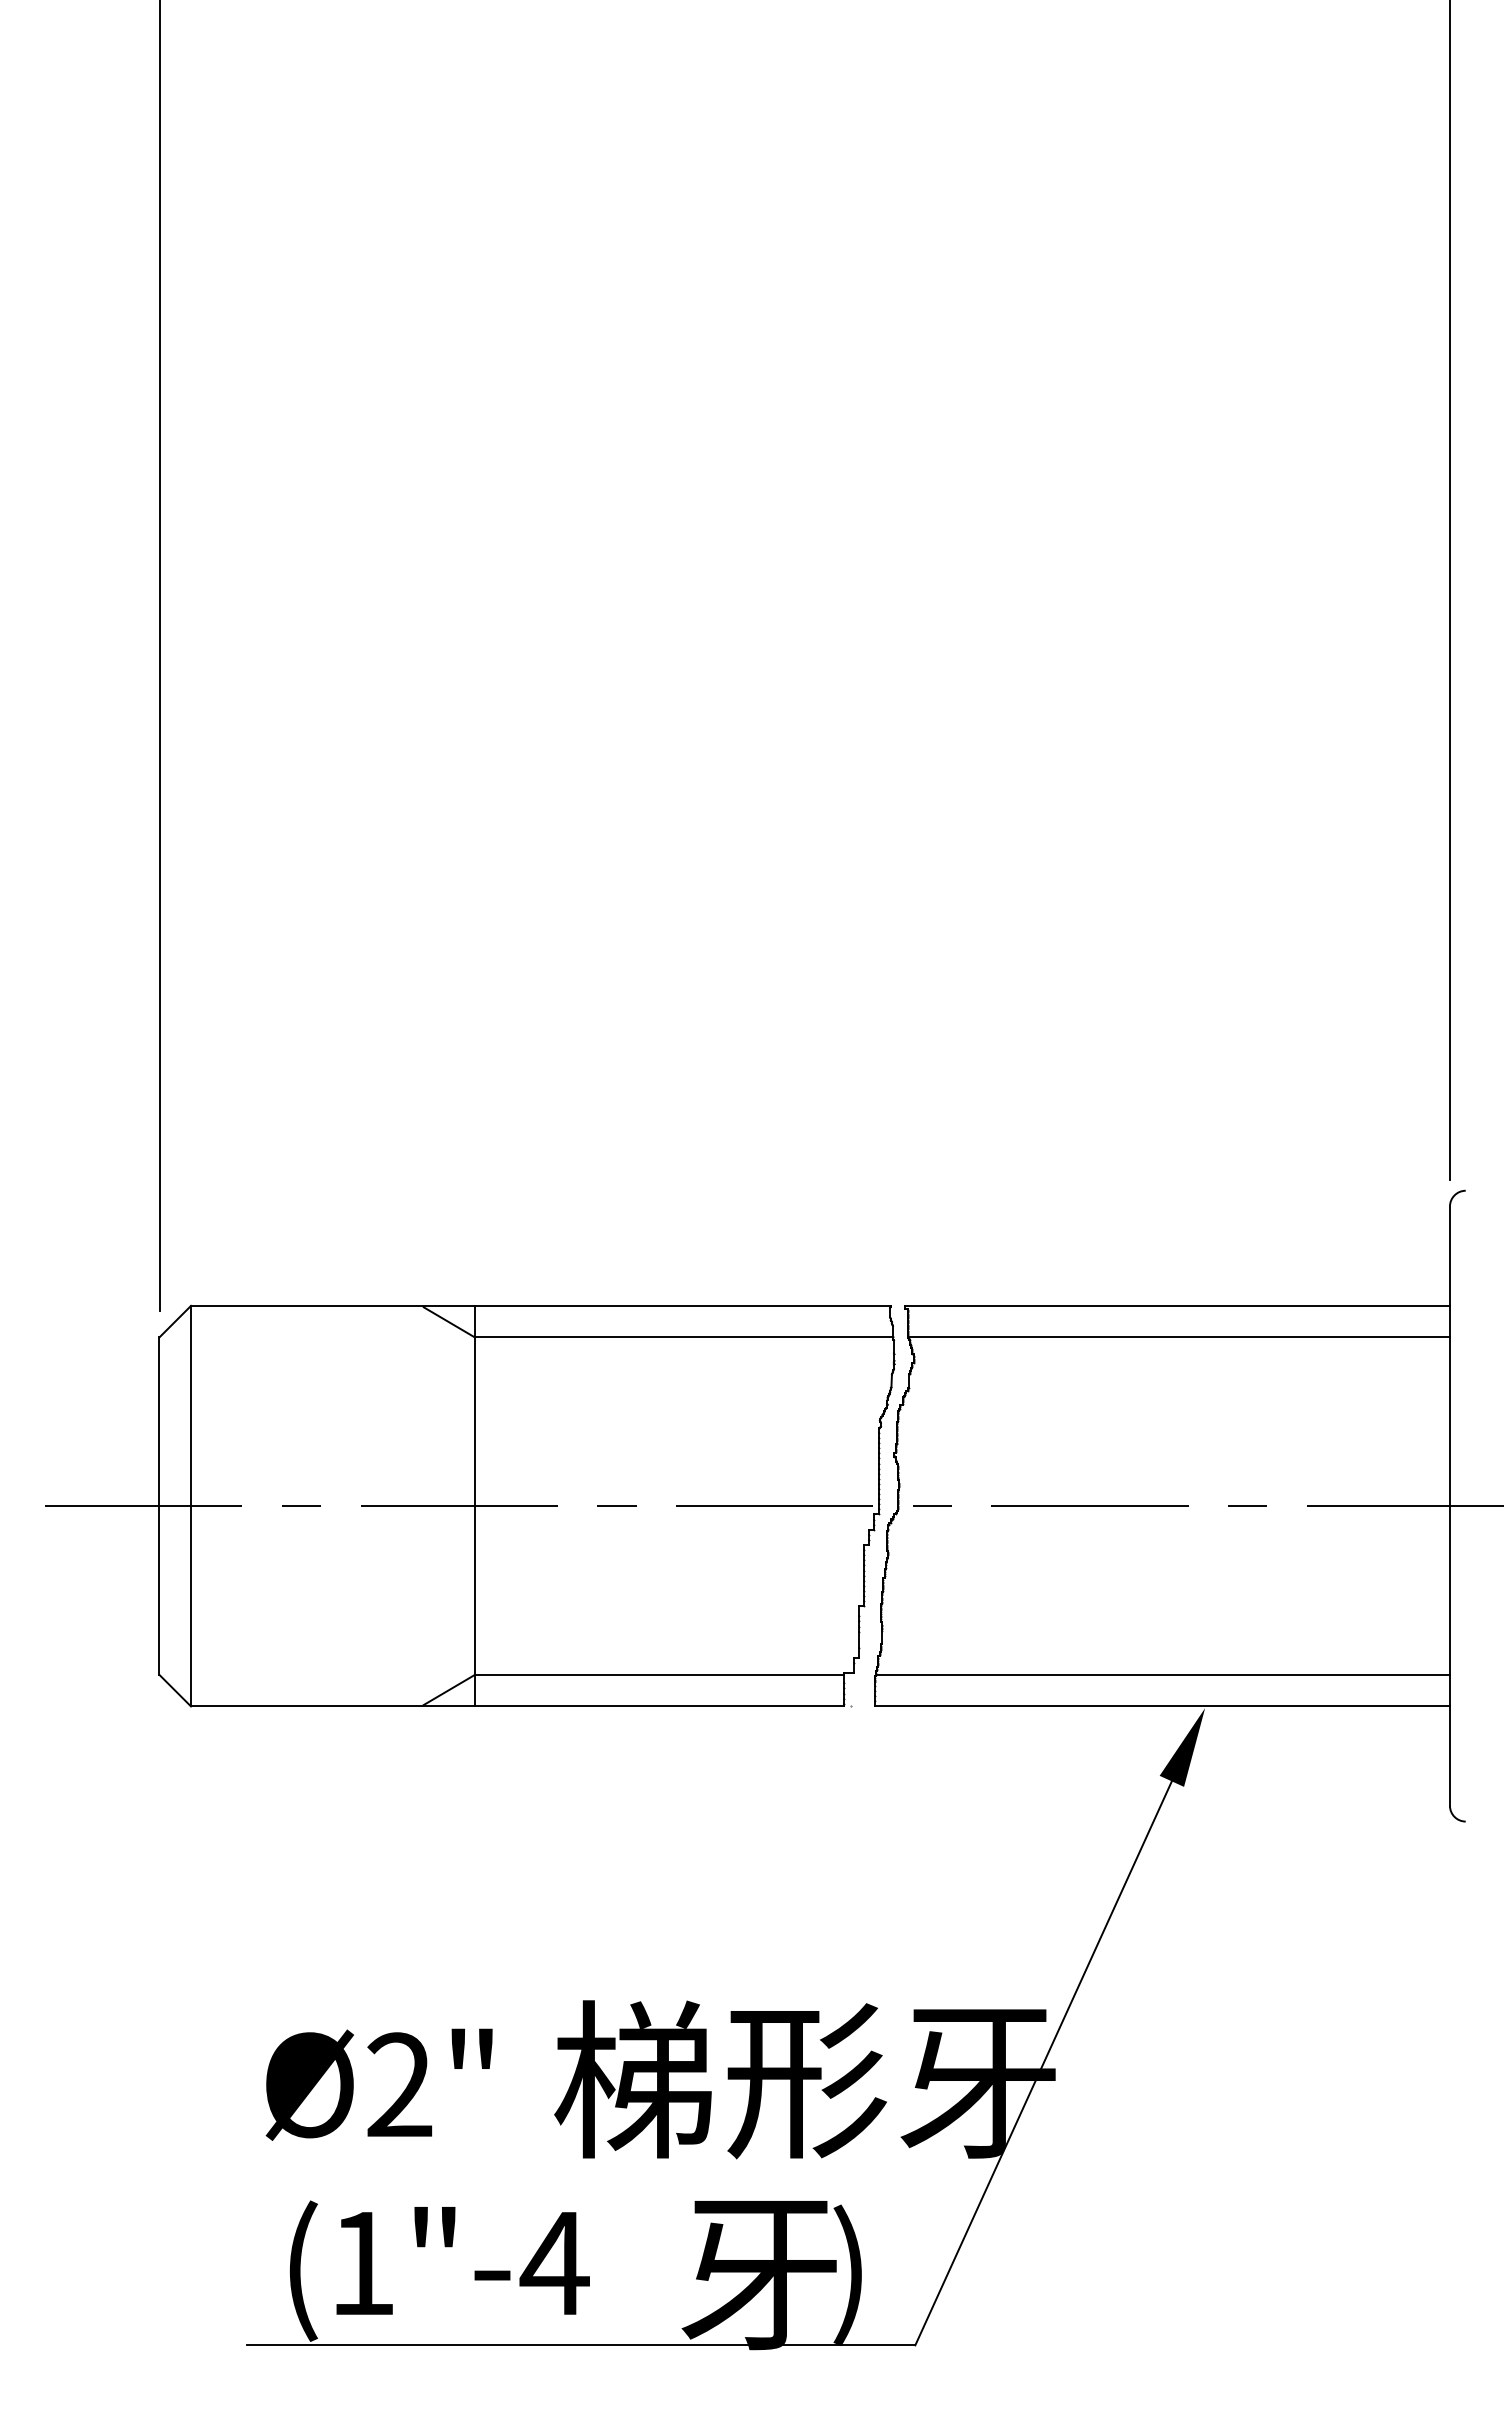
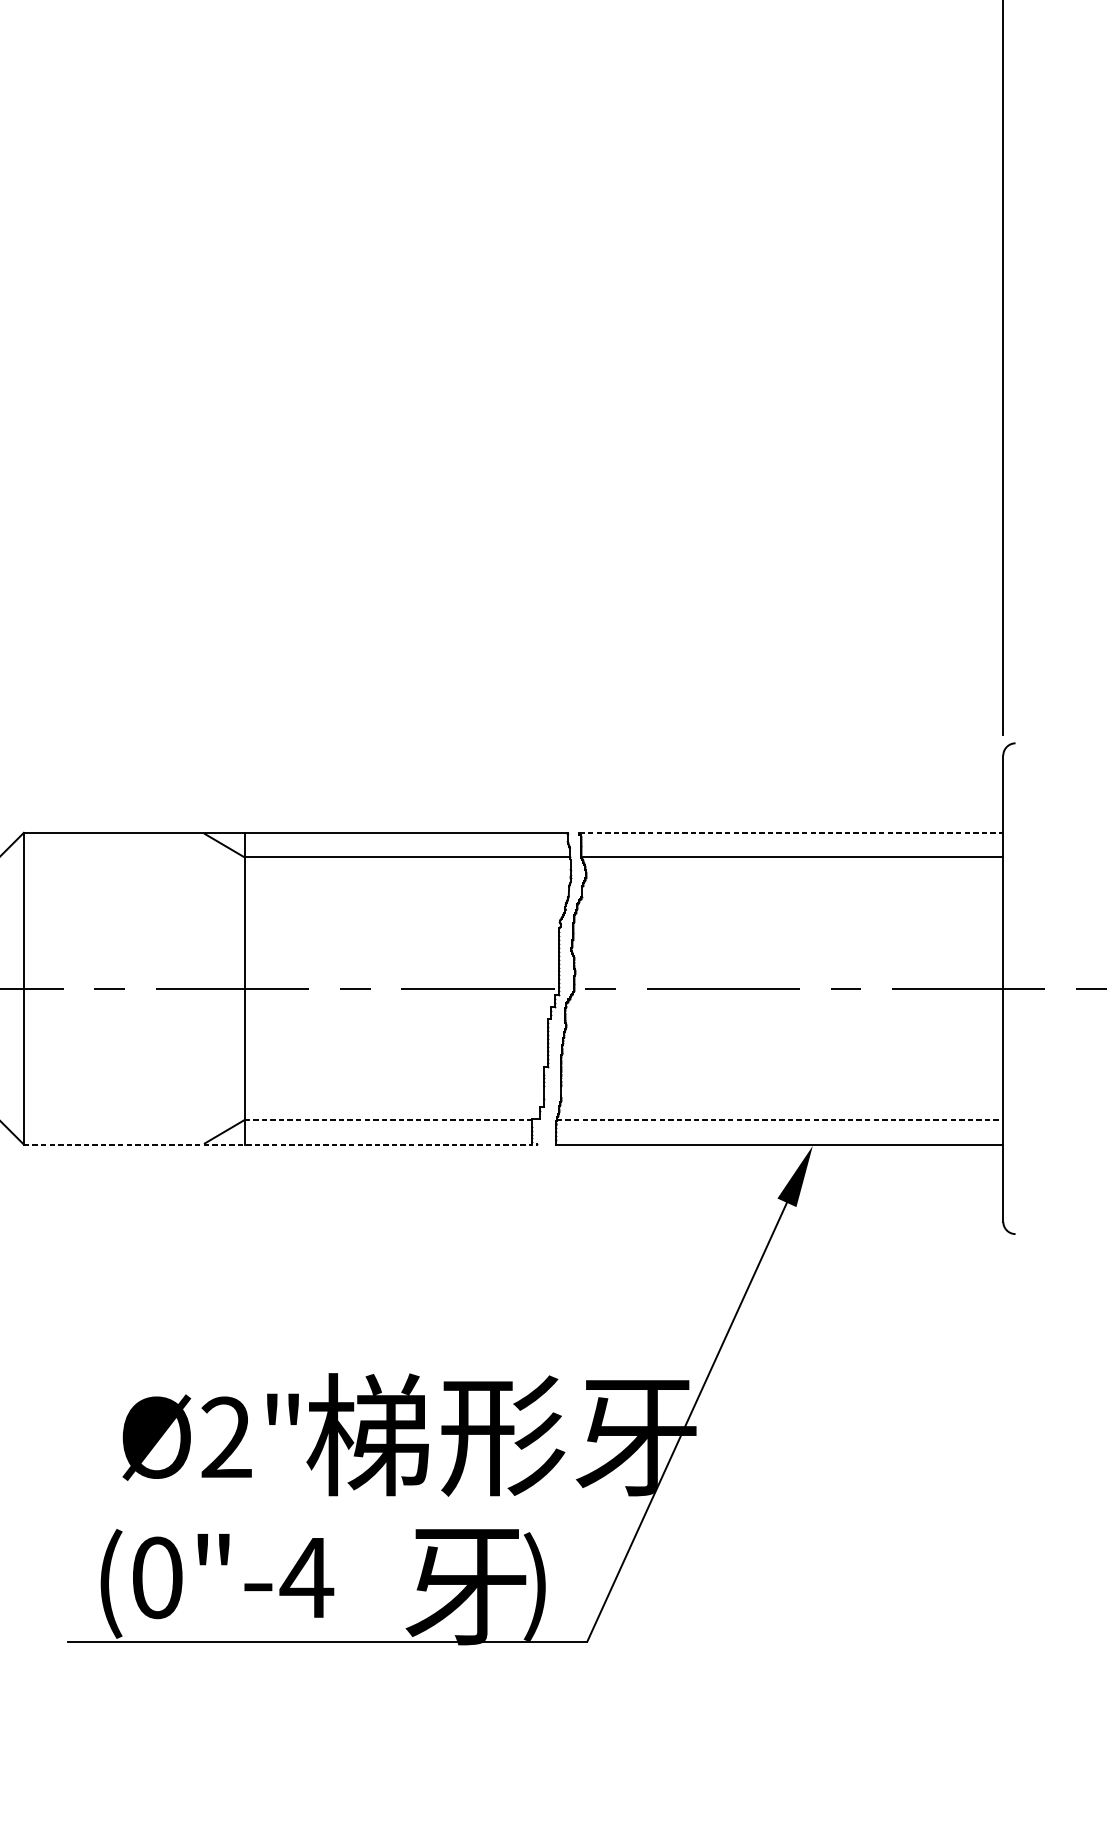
line: (1178, 1305) -> (792, 832), solid -> dashed
line: (659, 1674) -> (388, 1119), solid -> dashed
line: (1163, 1674) -> (780, 1119), solid -> dashed
line: (517, 1706) -> (277, 1144), solid -> dashed
text: (378, 2084) -> (210, 1437), moved
text: (362, 2263) -> (157, 1577), (1"-4 -> (0"-4

